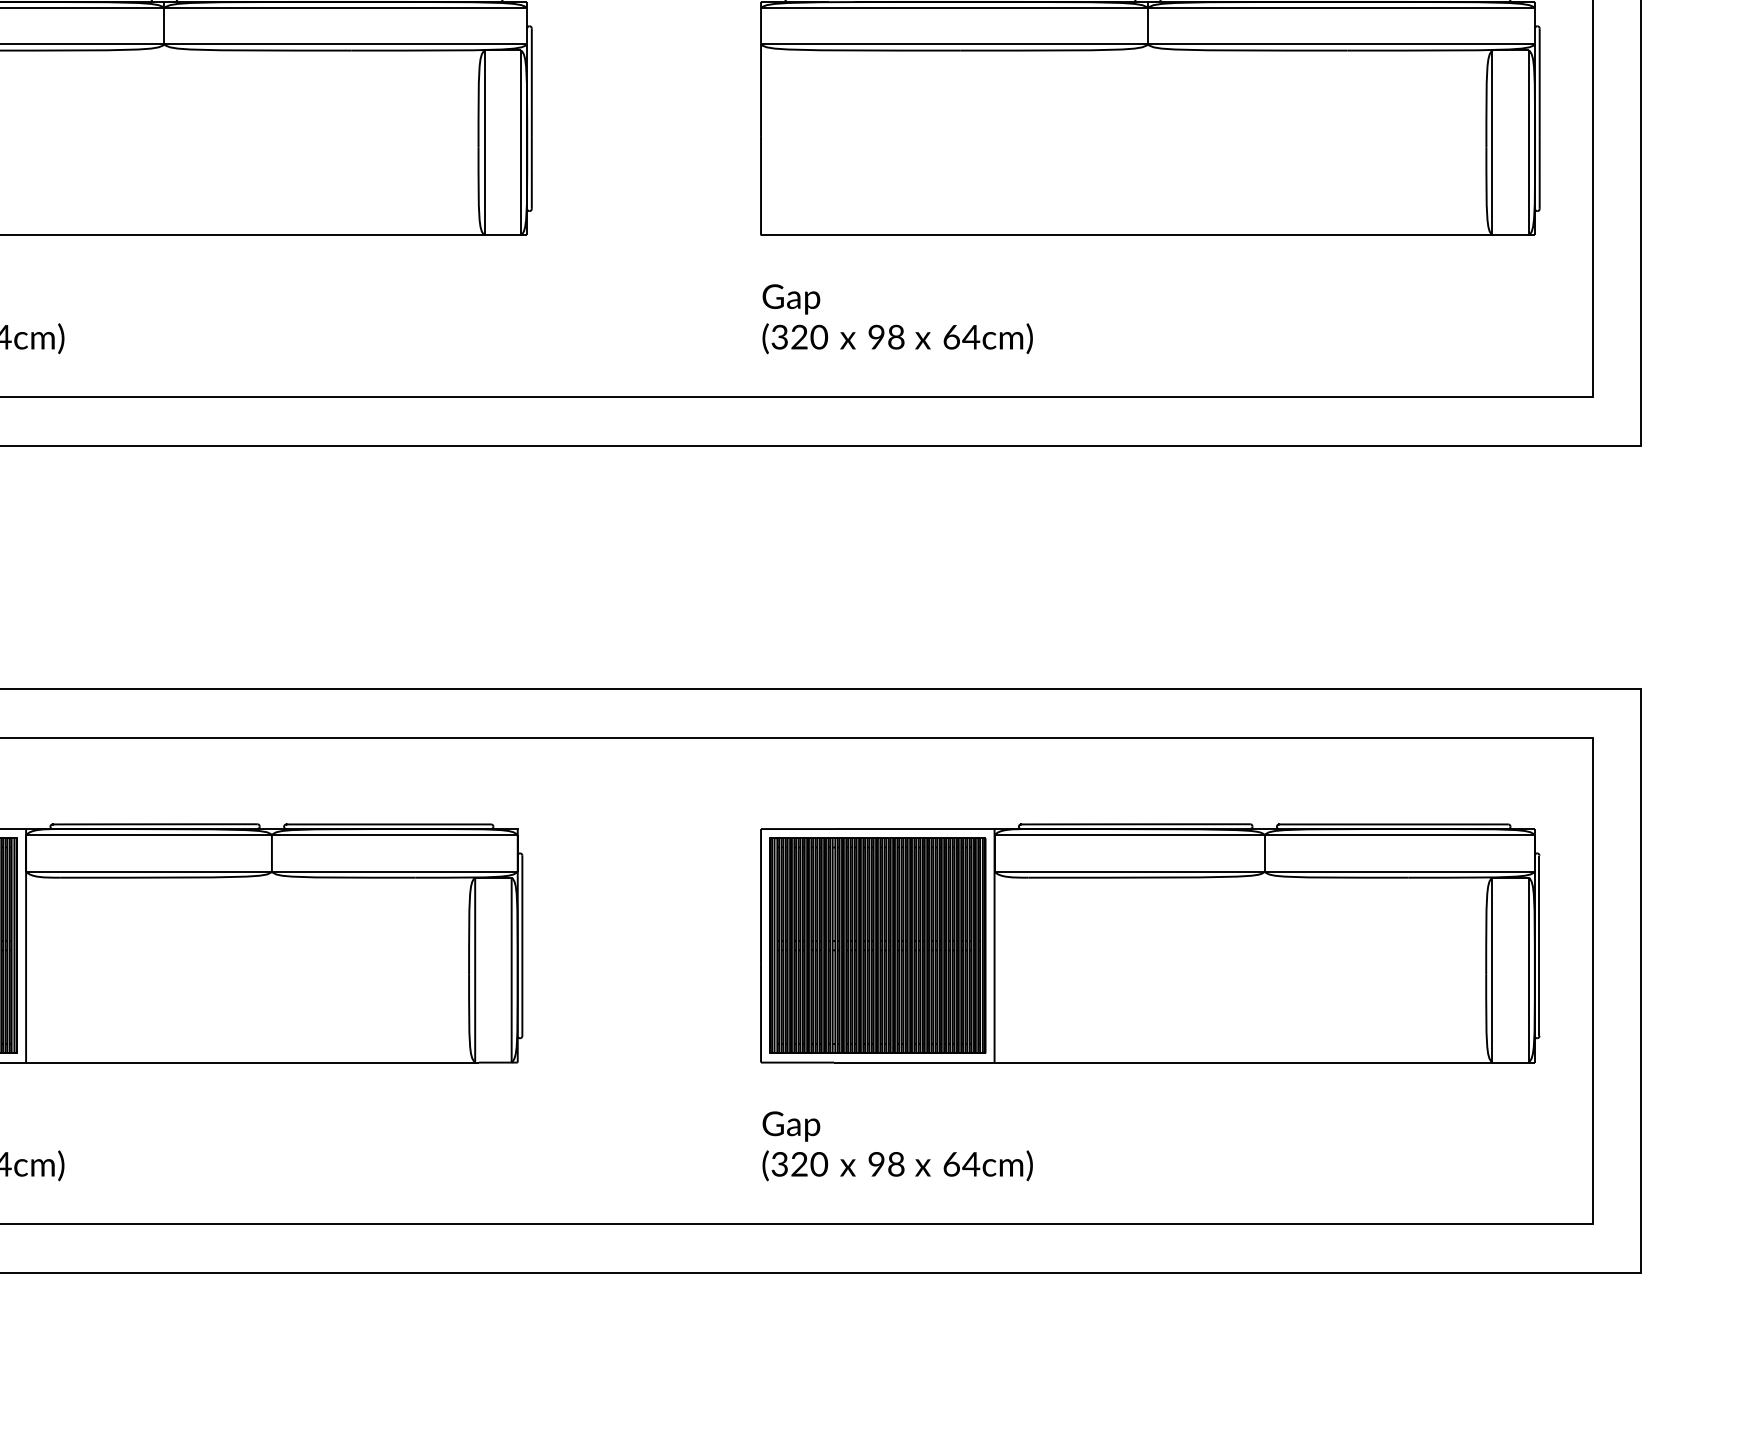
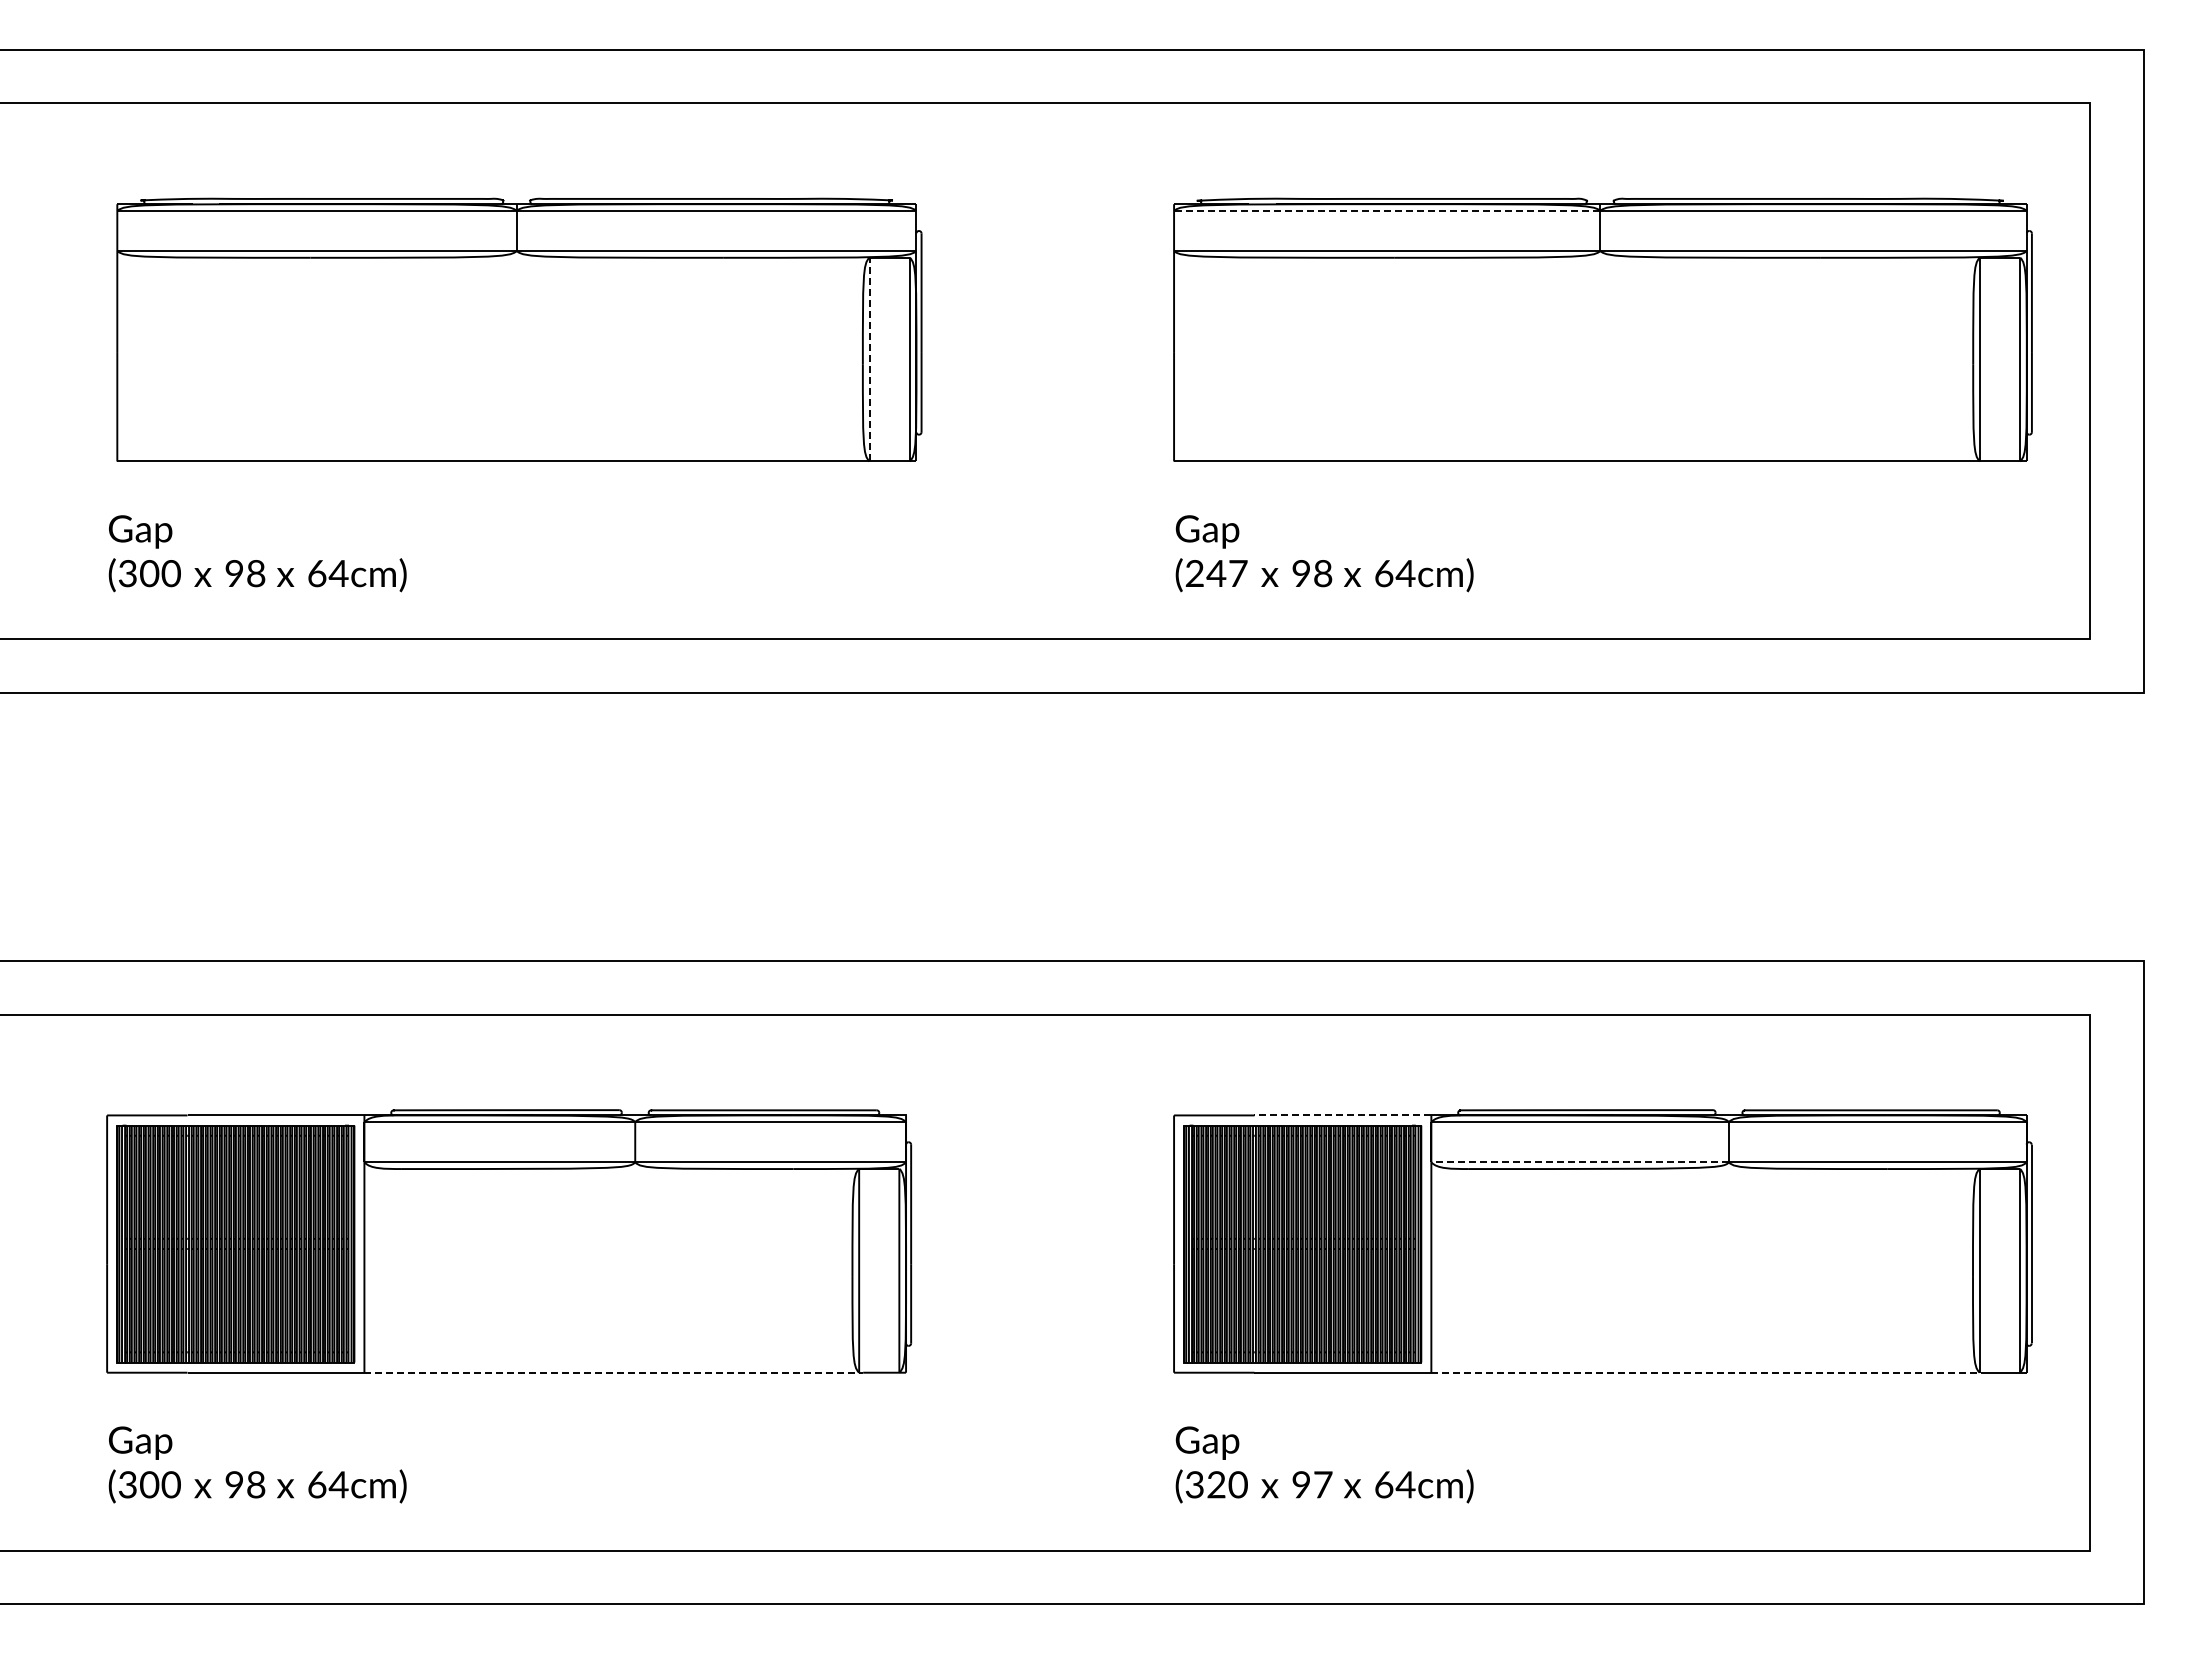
line: (953, 7) -> (1386, 210), solid -> dashed
line: (484, 142) -> (869, 359), solid -> dashed
text: (799, 337) -> (1216, 573), (320 -> (247
line: (913, 829) -> (1342, 1115), solid -> dashed
line: (1129, 871) -> (1580, 1162), solid -> dashed
line: (253, 1062) -> (614, 1372), solid -> dashed
line: (1246, 1062) -> (1708, 1372), solid -> dashed
text: (896, 1164) -> (1323, 1484), 98 -> 97

